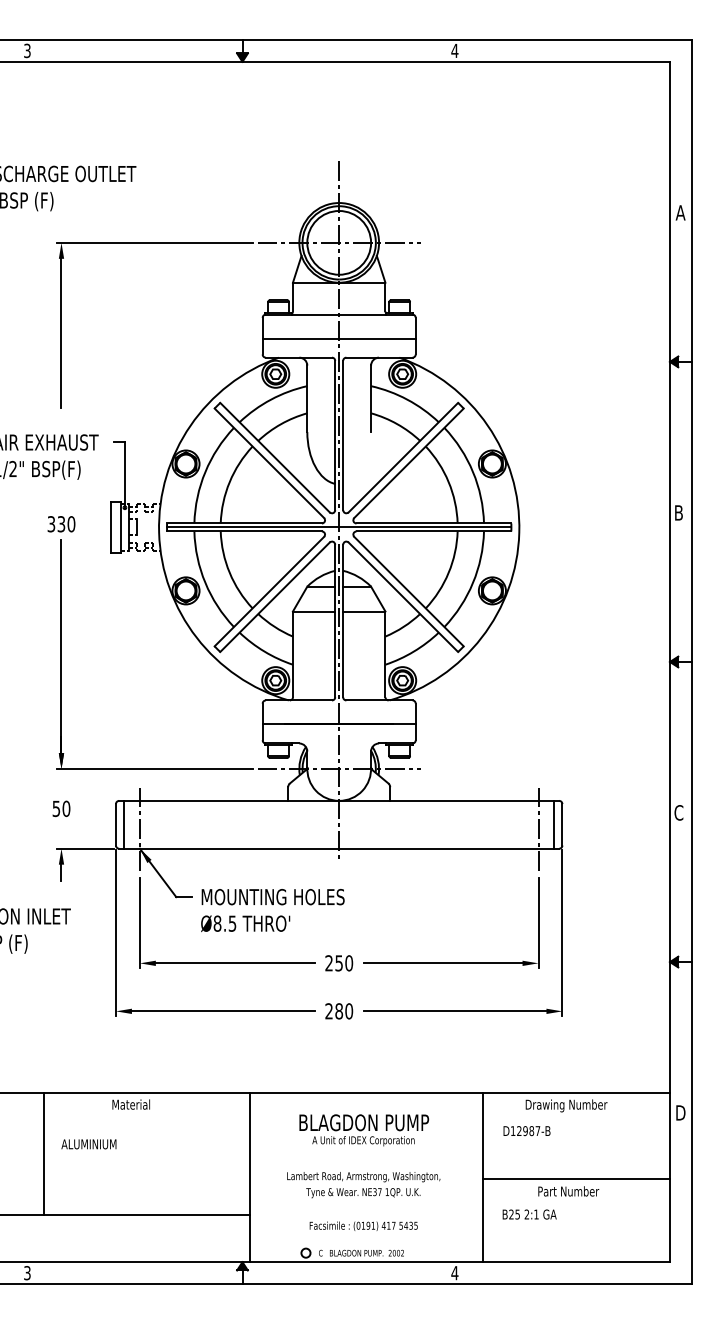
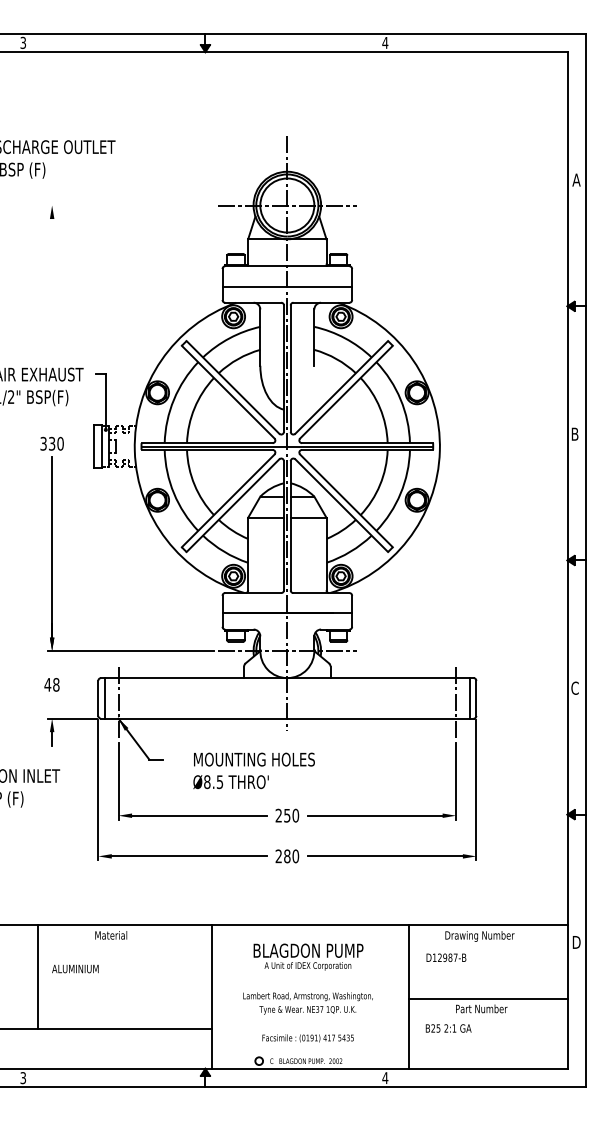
line: (155, 242) -> (131, 205), removed
line: (61, 333) -> (52, 282), removed
text: (60, 808) -> (51, 684), 50 -> 48
text: (272, 909) -> (253, 770), moved

